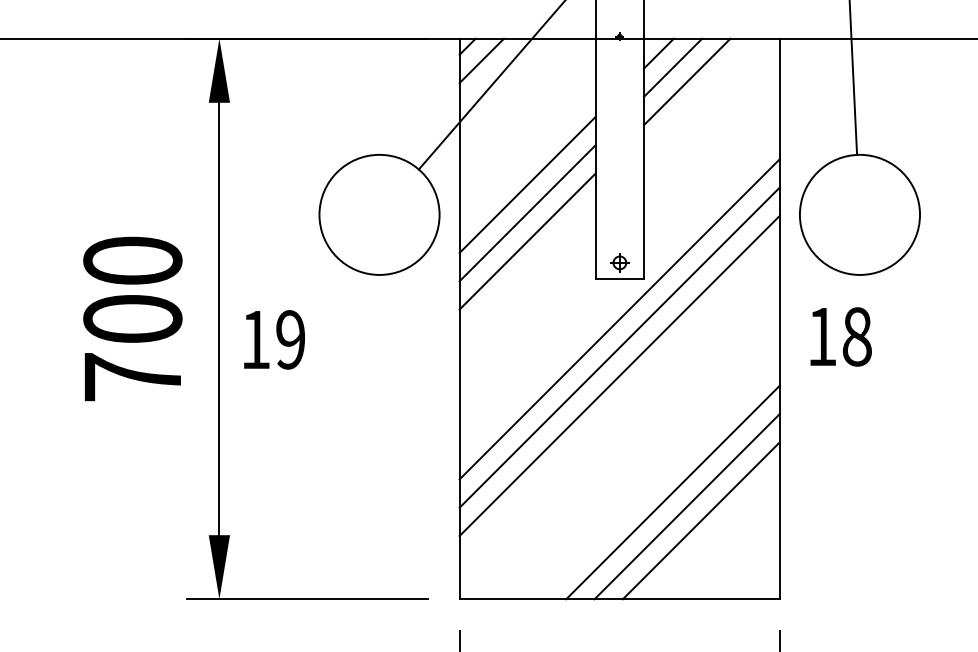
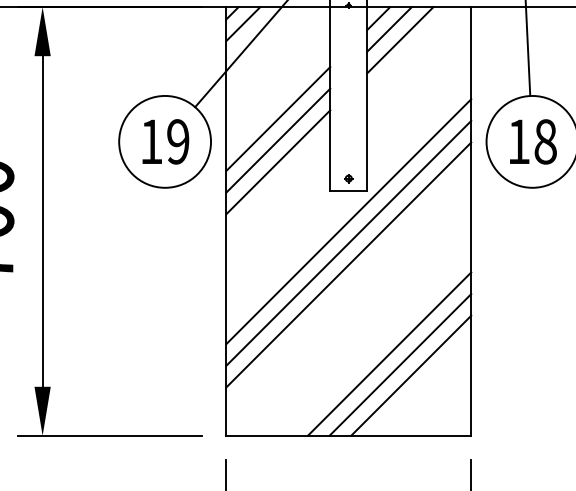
part: (619, 262) -> (348, 178), size x0.62
text: (840, 336) -> (532, 141), moved
text: (274, 339) -> (165, 141), moved

